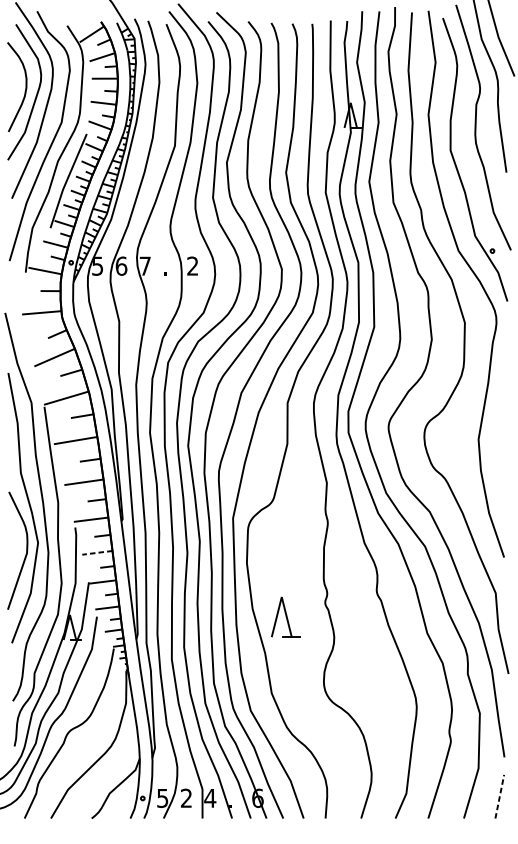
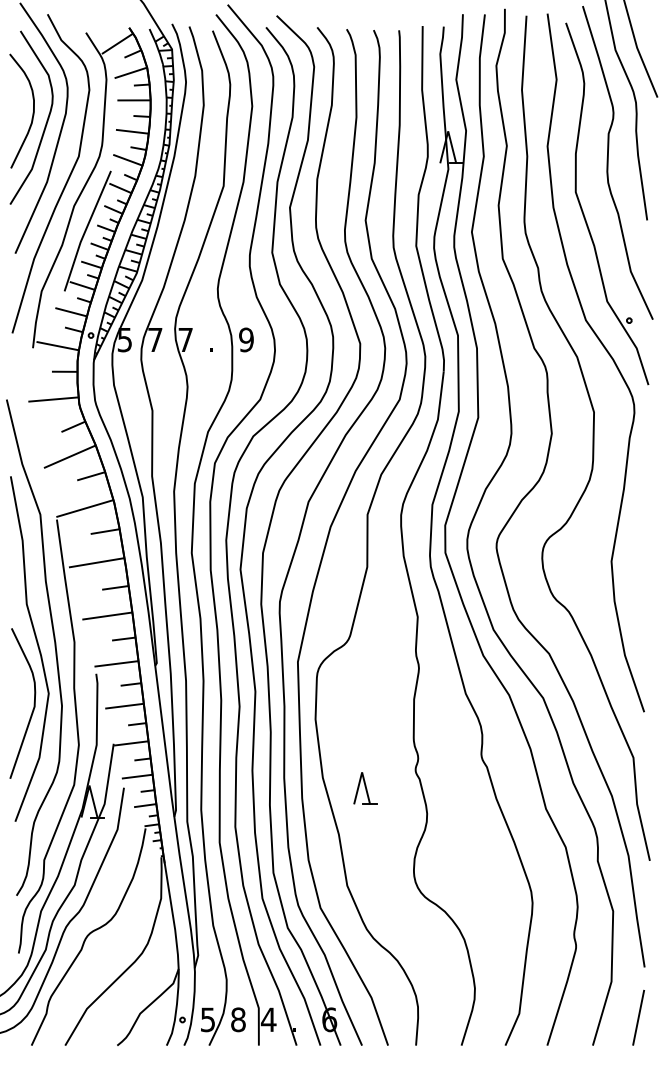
text: (121, 265) -> (155, 339), 6 -> 7
text: (192, 265) -> (246, 339), 2 -> 9
line: (97, 553) -> (124, 706), dashed -> solid
part: (286, 617) -> (365, 788), size x0.62
line: (499, 796) -> (638, 1017), dashed -> solid
text: (186, 798) -> (238, 1019), 2 -> 8

